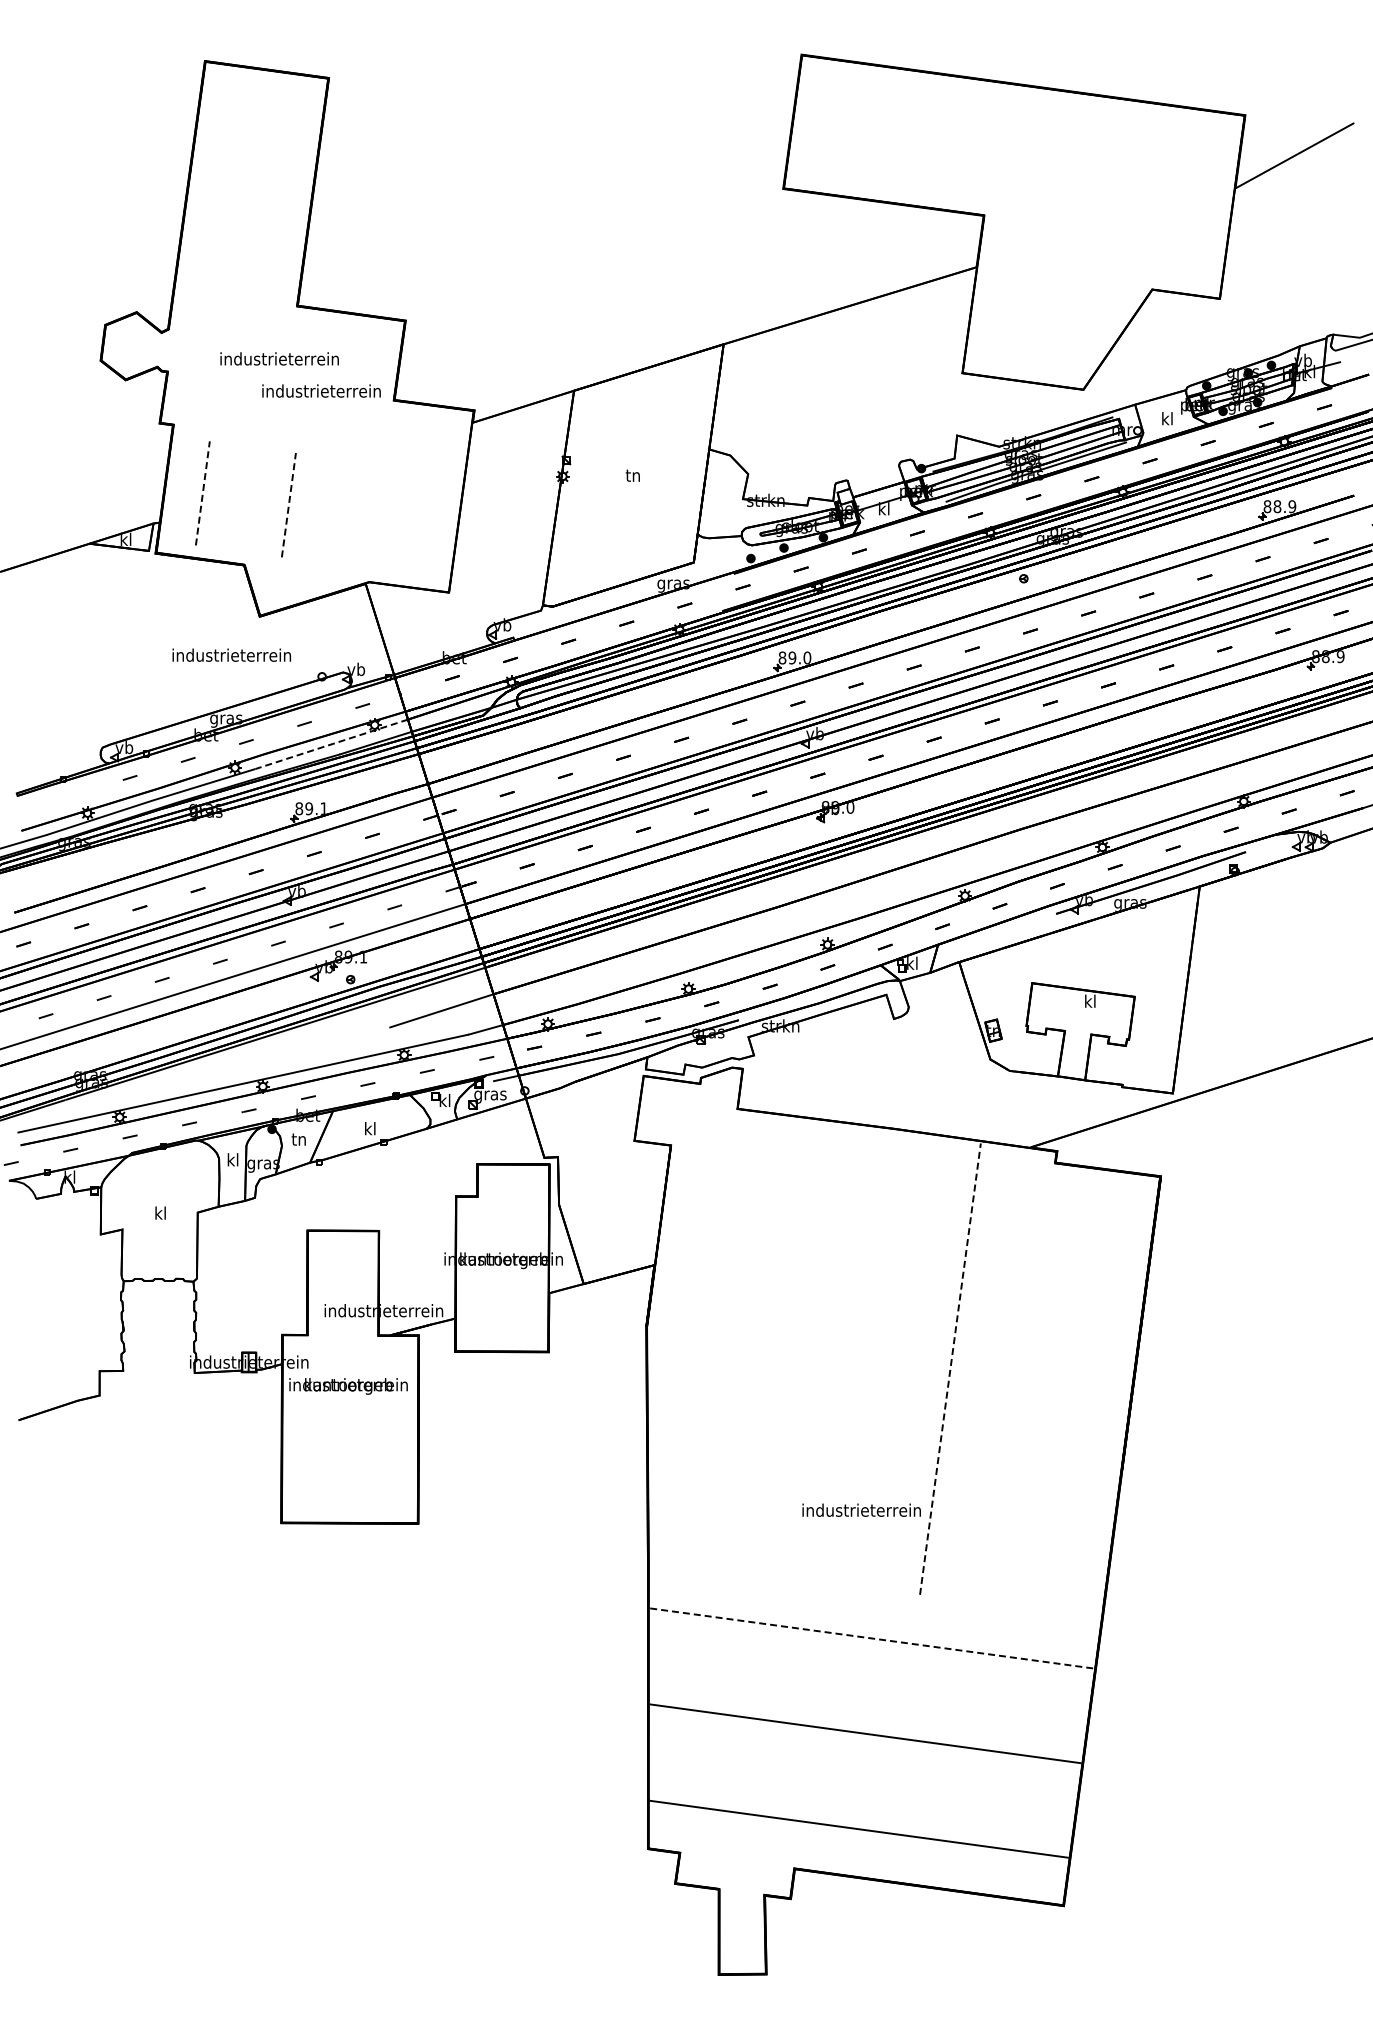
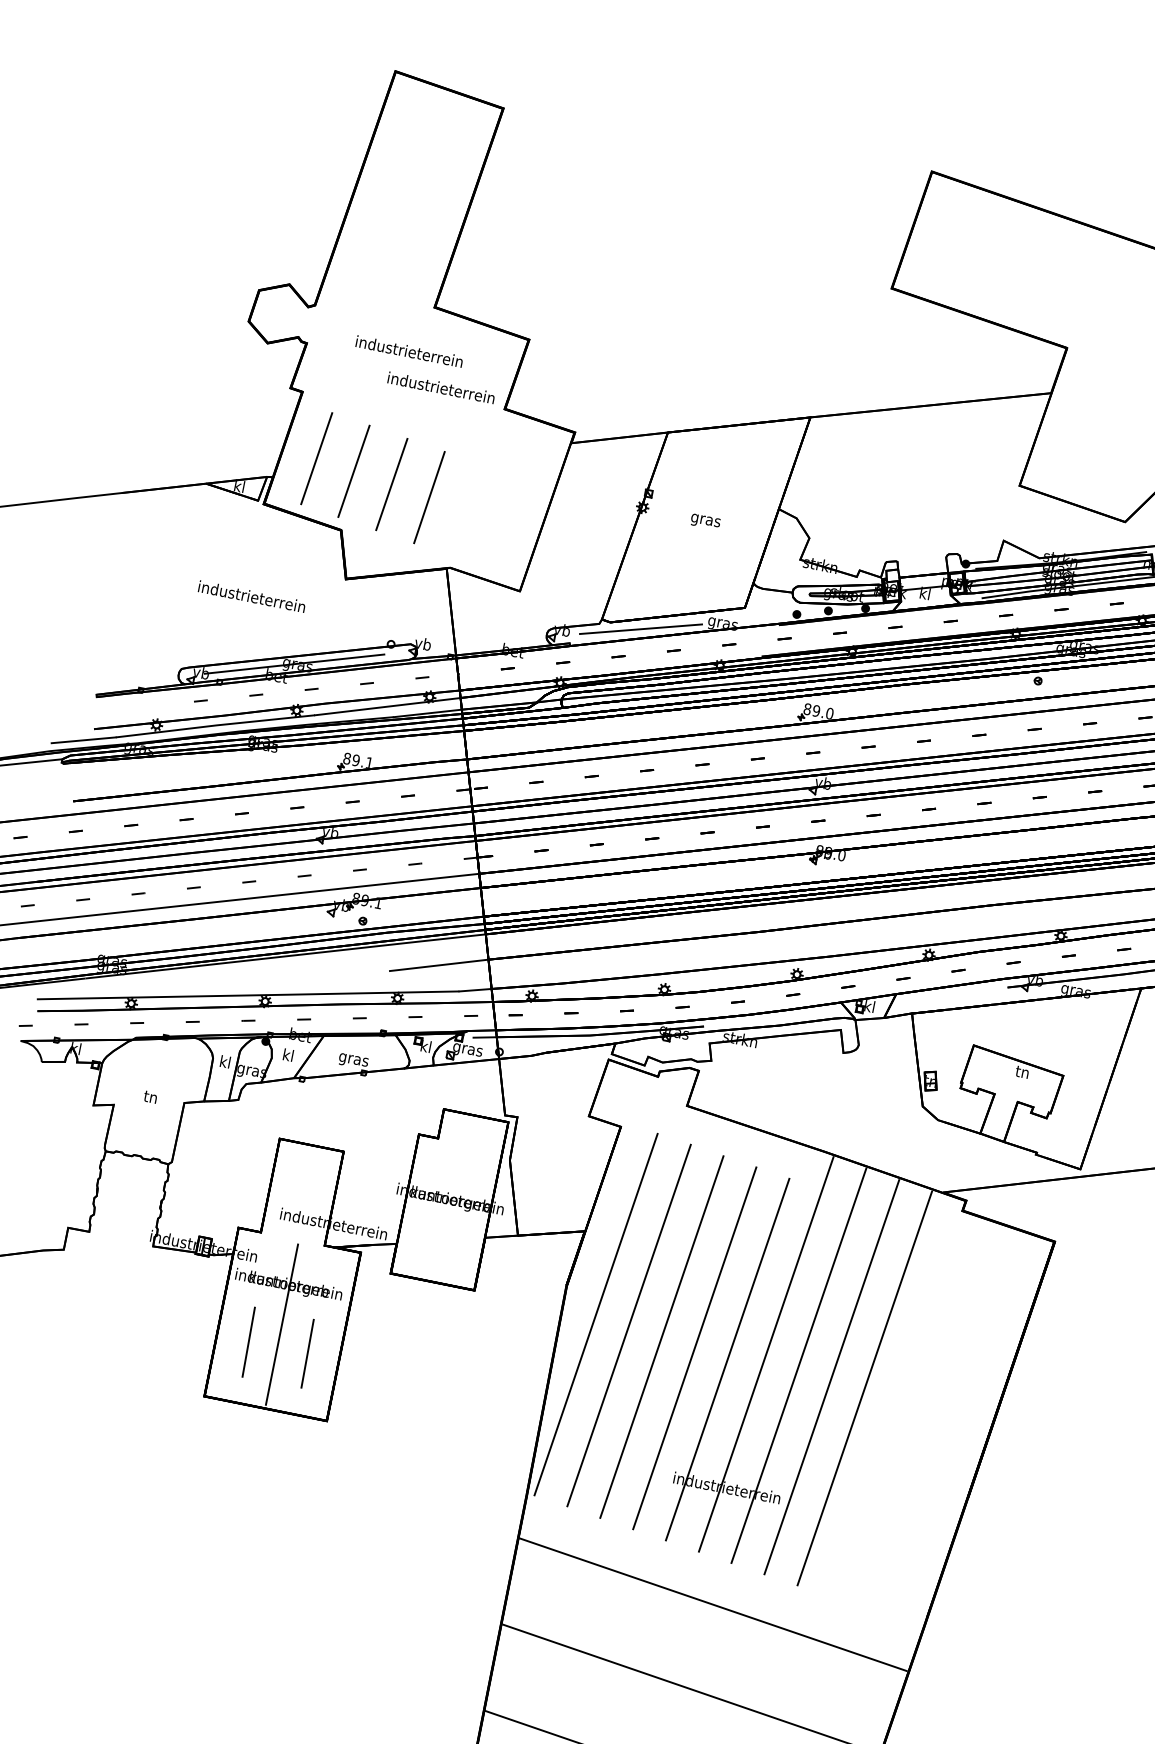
text: (633, 477) -> (705, 520), tn -> gras
line: (202, 492) -> (316, 457), dashed -> solid
line: (245, 498) -> (354, 470), added
line: (288, 505) -> (391, 484), dashed -> solid
line: (331, 511) -> (428, 497), added
line: (586, 607) -> (640, 629), added
text: (231, 654) -> (251, 596), moved
line: (222, 718) -> (294, 664), added
line: (331, 744) -> (387, 706), dashed -> solid
text: (1089, 1000) -> (1022, 1071), kl -> tn
text: (370, 1130) -> (353, 1060), kl -> gras
text: (298, 1138) -> (287, 1054), tn -> kl
text: (160, 1212) -> (150, 1096), kl -> tn
line: (683, 1352) -> (595, 1314), added
line: (721, 1356) -> (628, 1325), added
line: (874, 1358) -> (765, 1354), added
line: (759, 1362) -> (661, 1337), added
line: (912, 1363) -> (798, 1365), added
line: (796, 1367) -> (694, 1348), added
line: (950, 1369) -> (831, 1377), dashed -> solid
line: (834, 1372) -> (727, 1359), added
line: (987, 1373) -> (864, 1387), added
line: (349, 1429) -> (281, 1324), added
line: (317, 1455) -> (248, 1342), added
line: (382, 1455) -> (306, 1353), added
line: (871, 1638) -> (713, 1604), dashed -> solid

